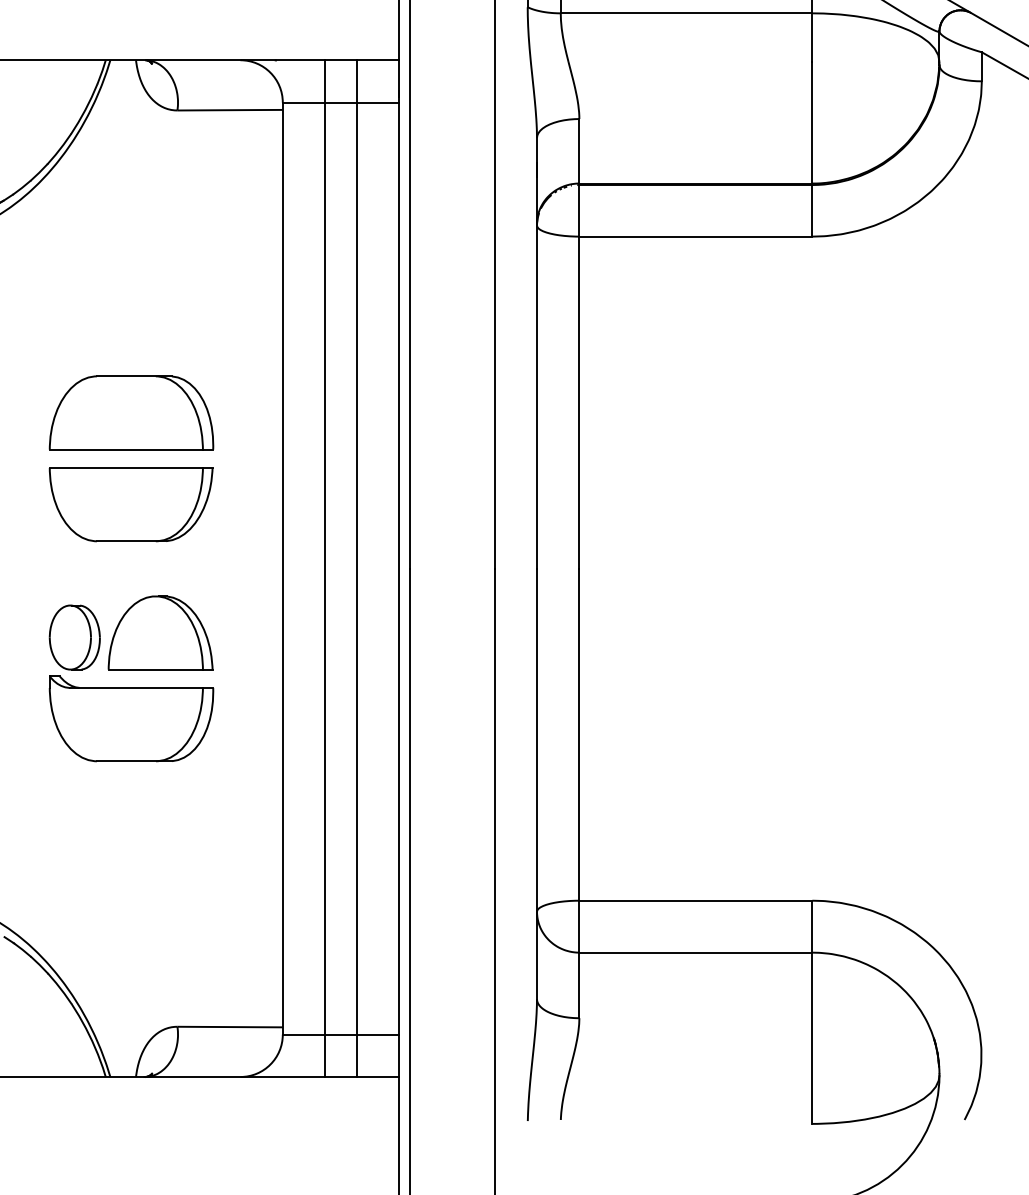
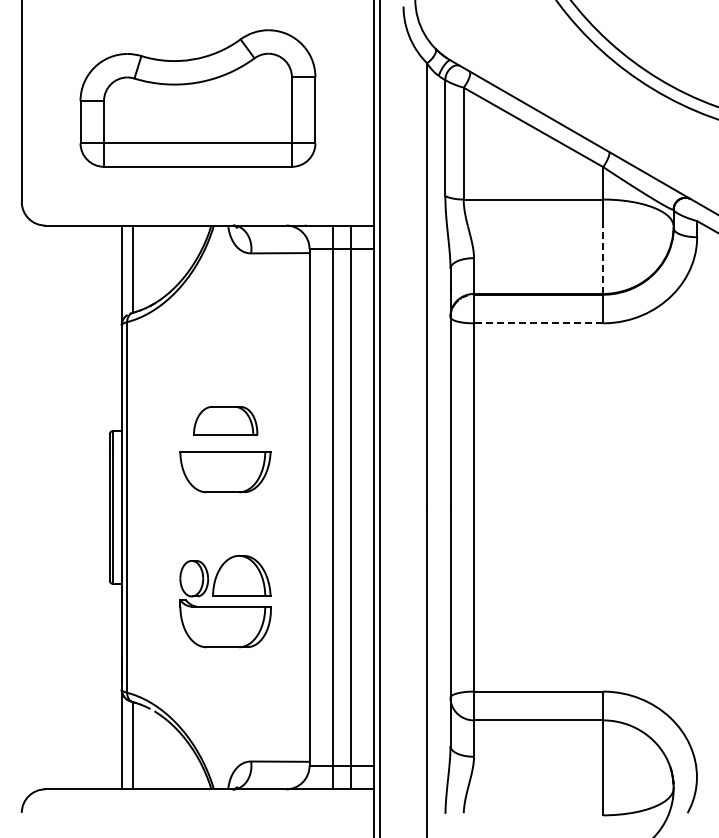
line: (812, 123) -> (603, 260), solid -> dashed
line: (695, 236) -> (538, 323), solid -> dashed
part: (131, 411) -> (225, 420), size x0.7
part: (131, 678) -> (225, 601), moved

